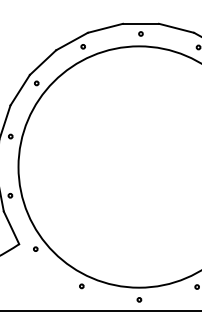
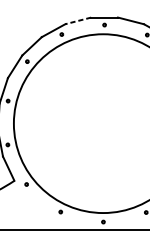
line: (104, 28) -> (77, 21), solid -> dashed

